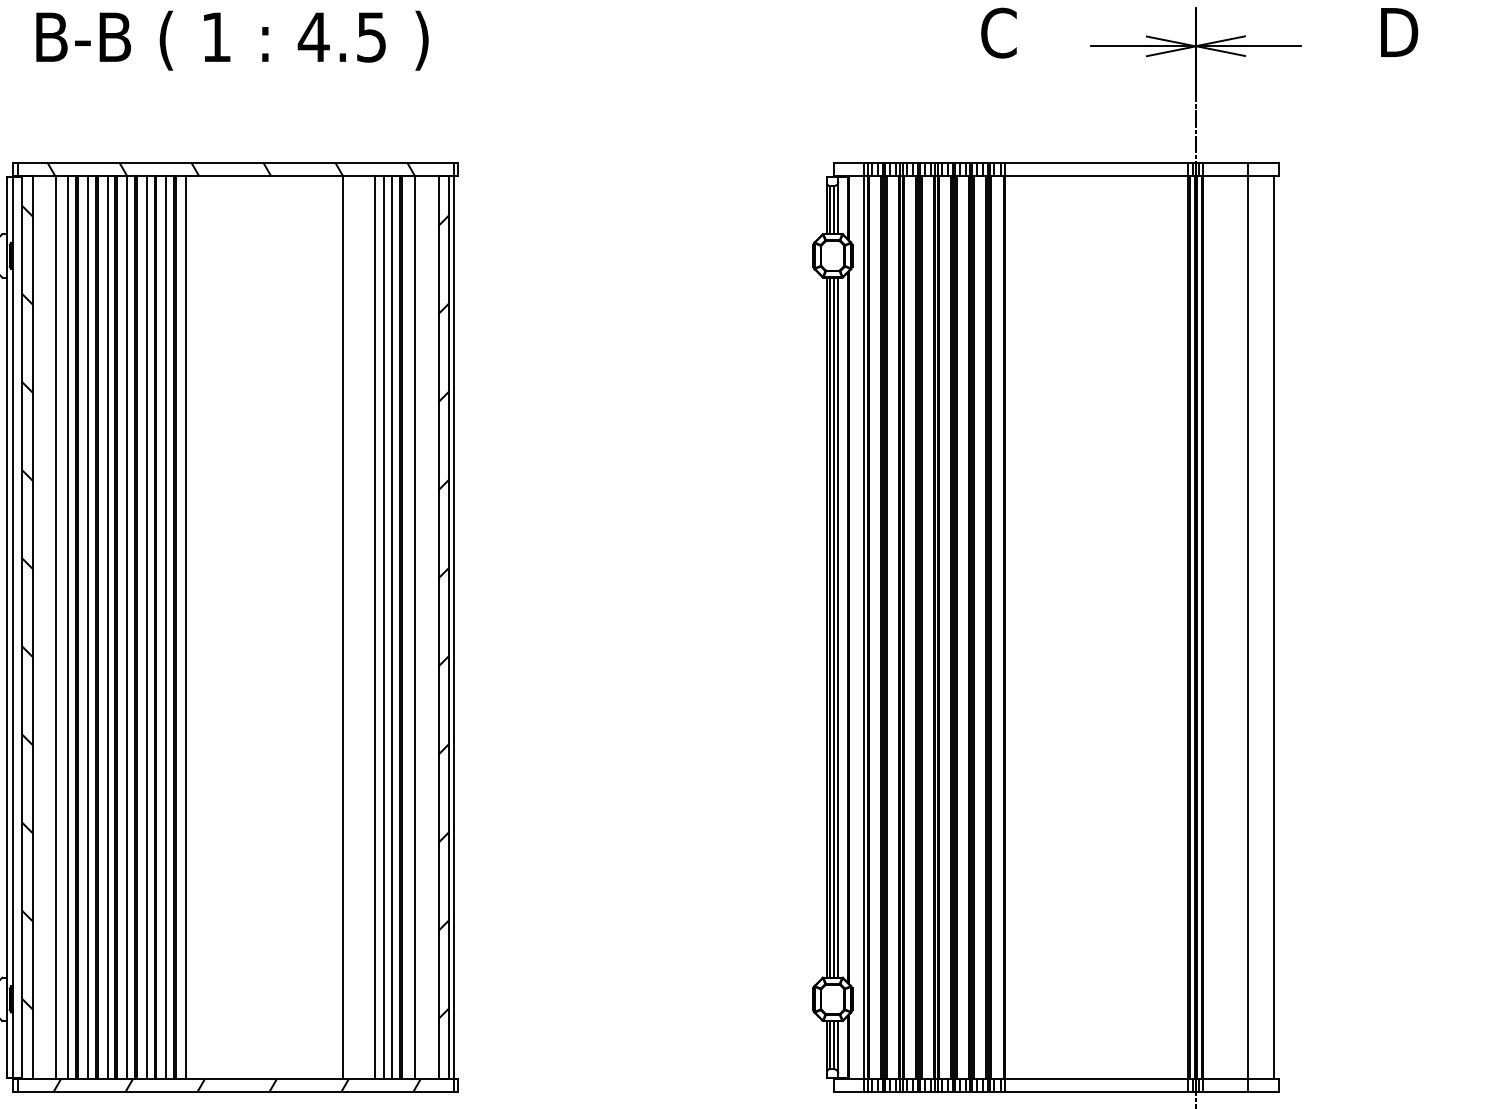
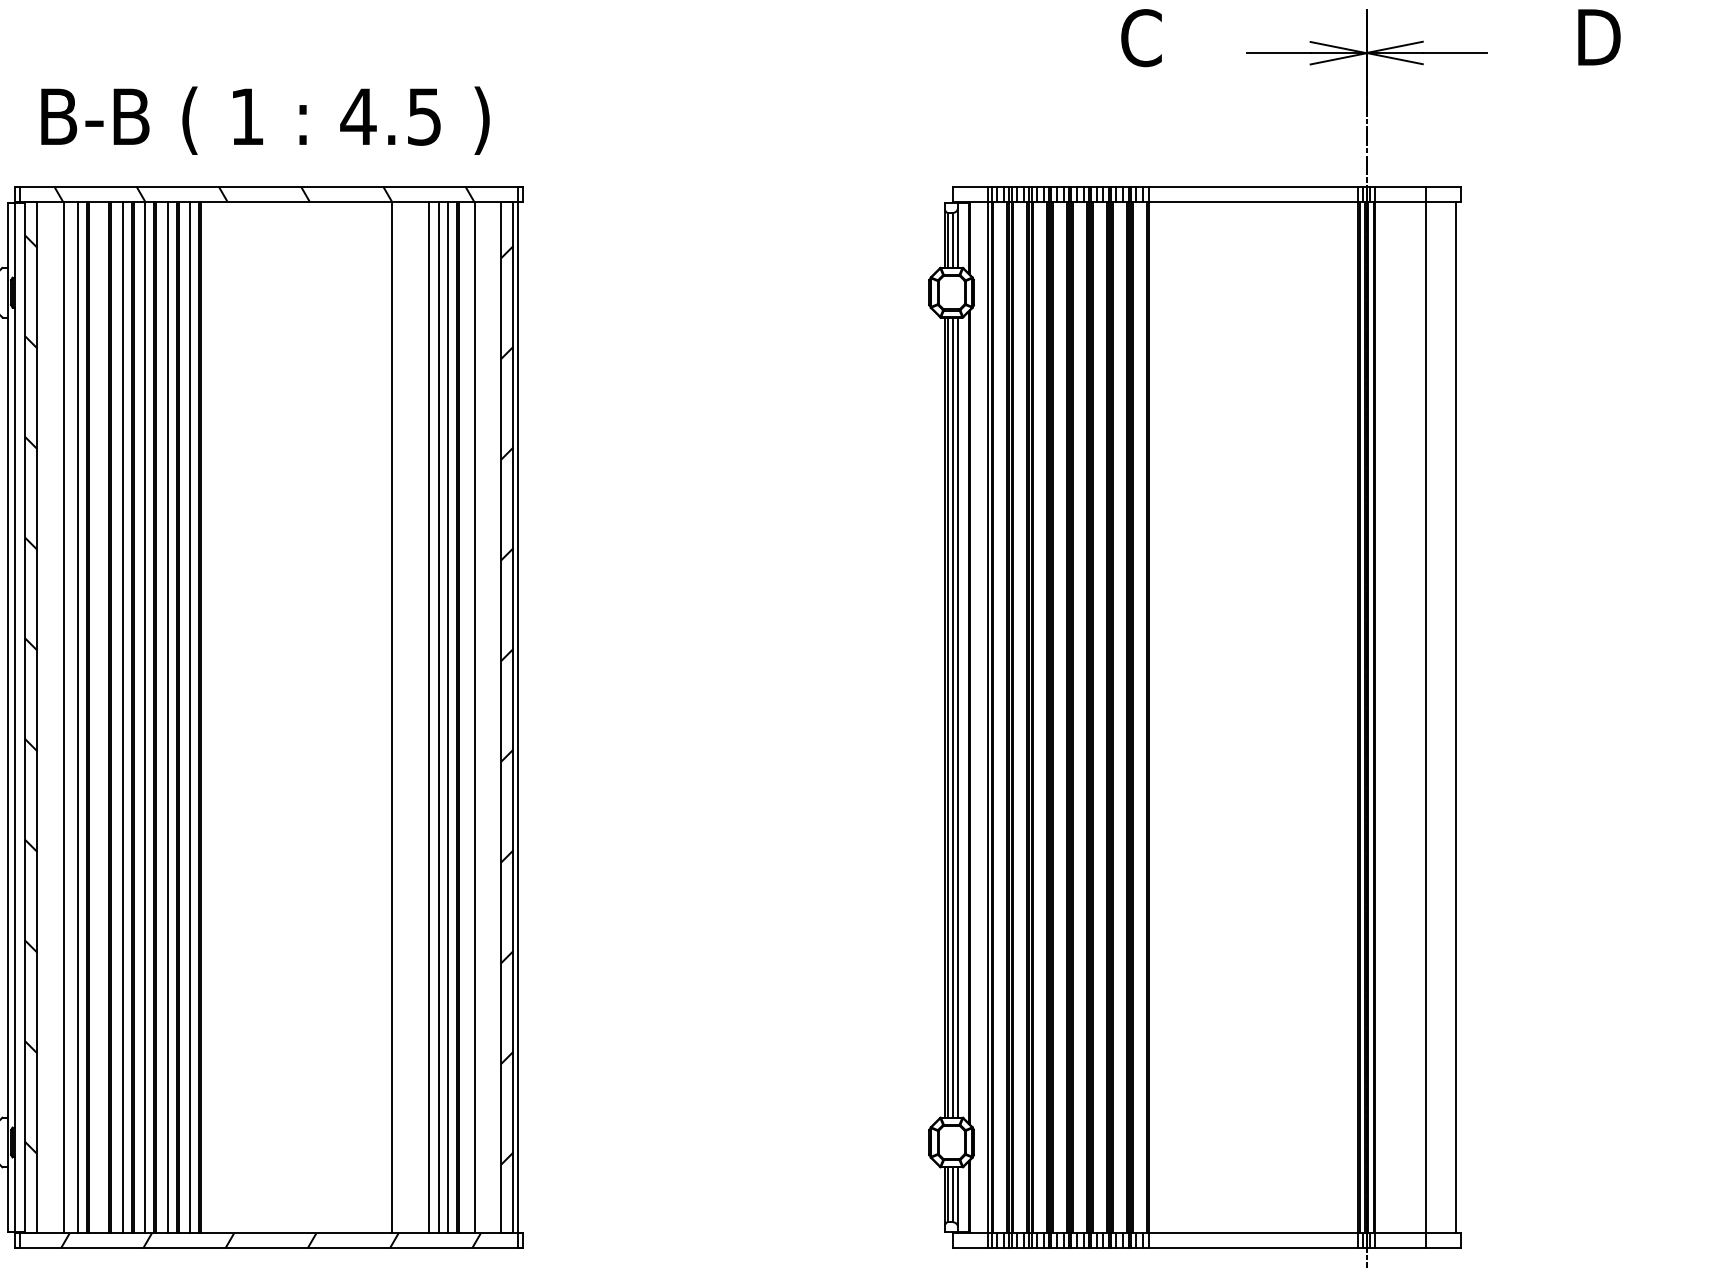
text: (232, 40) -> (265, 120), moved
line: (88, 627) -> (100, 717), removed
line: (186, 627) -> (212, 717), removed

